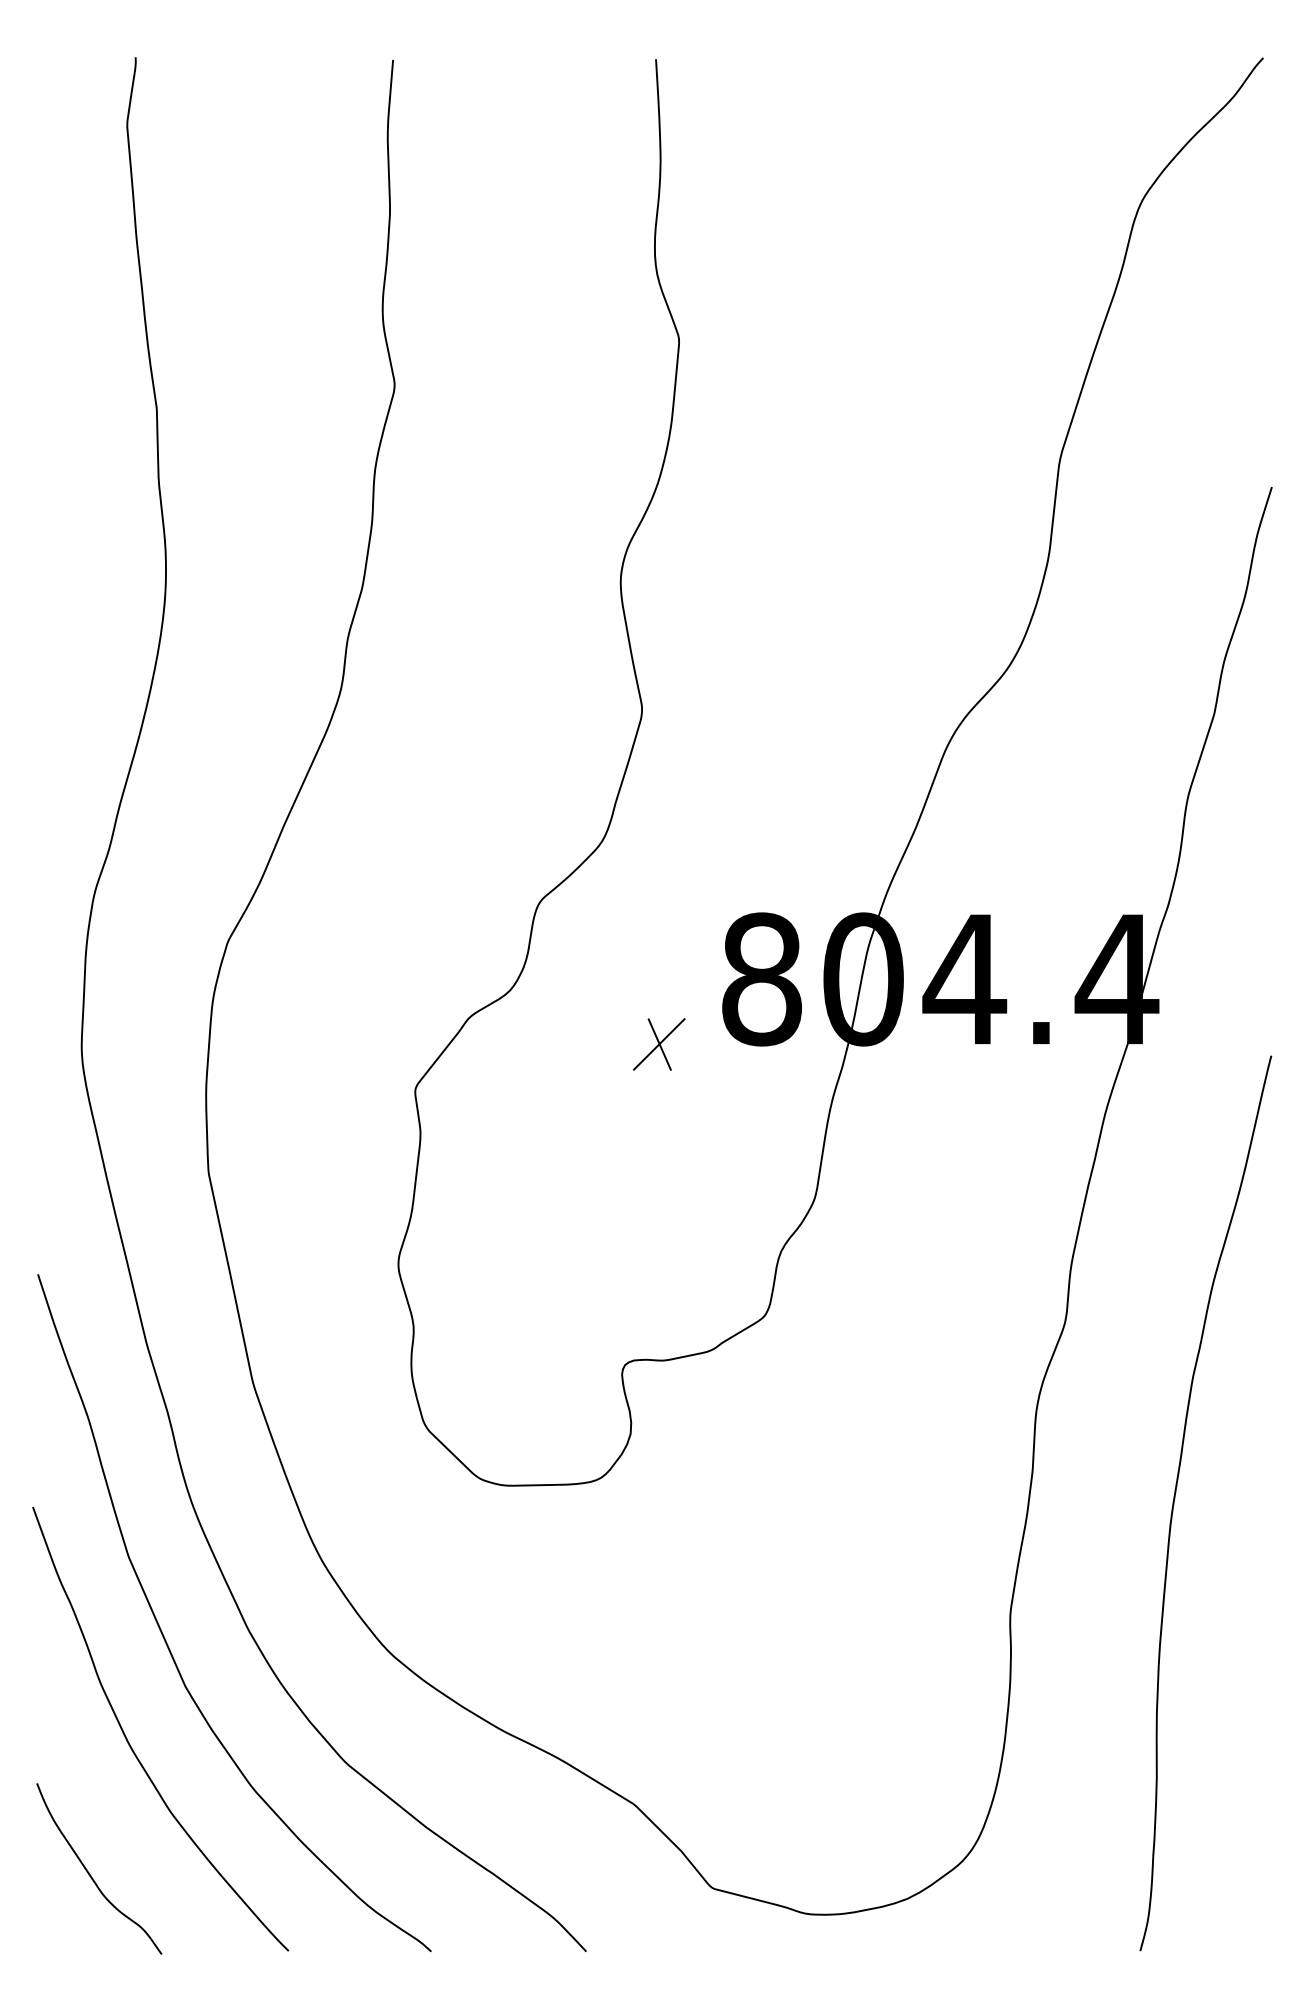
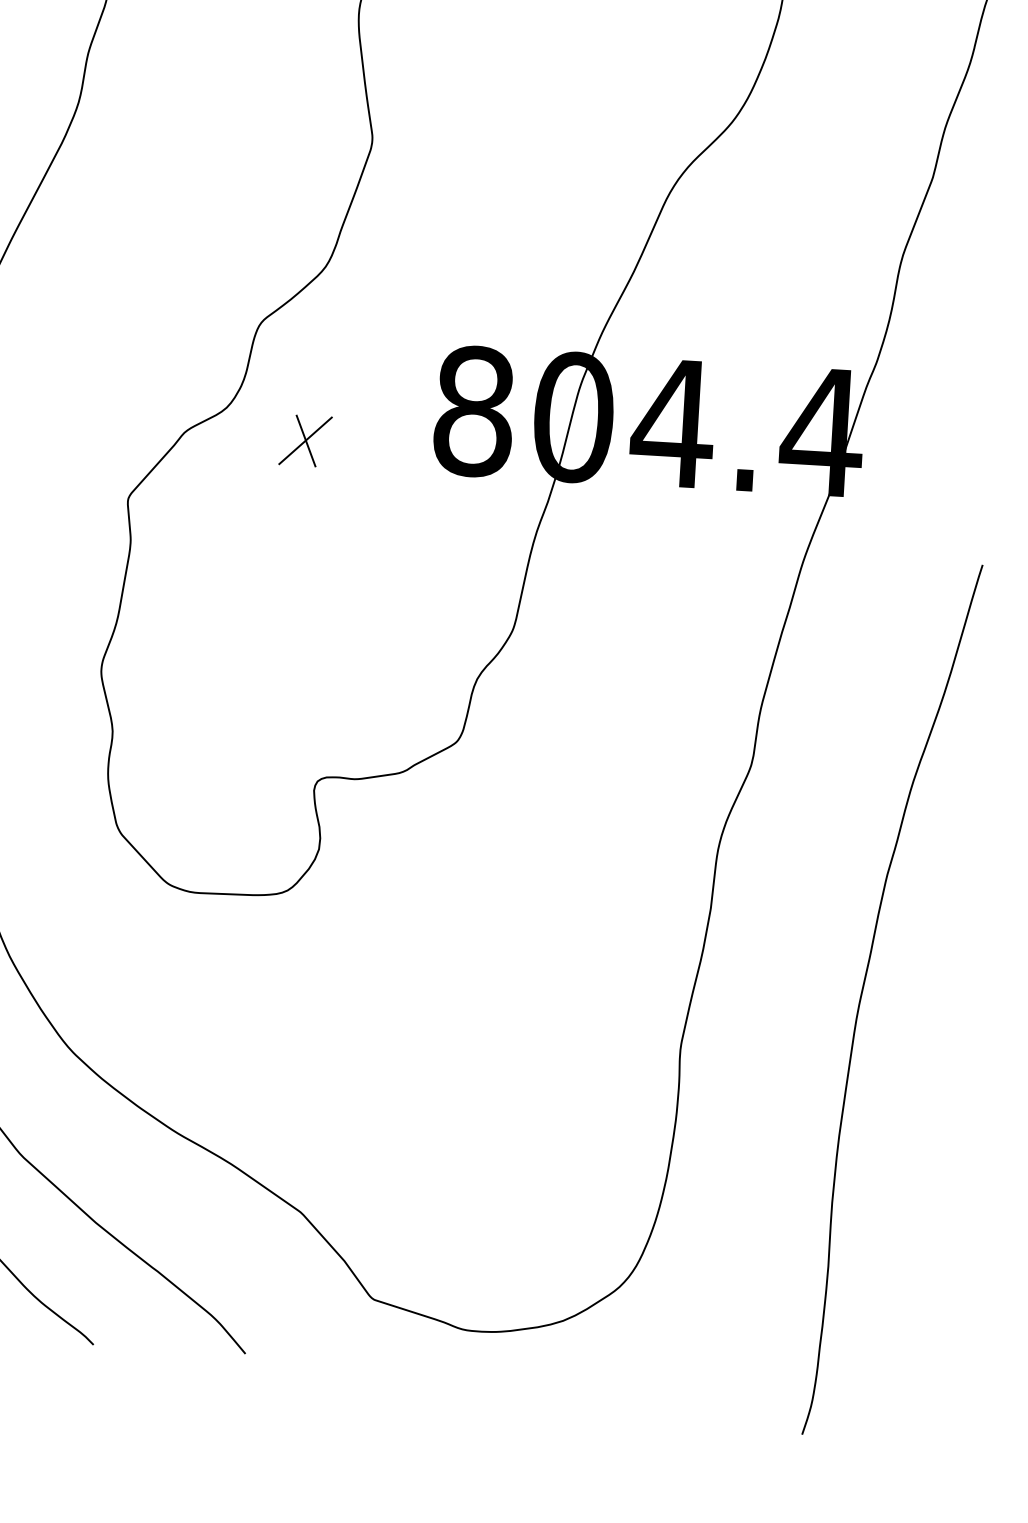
part: (659, 1044) -> (305, 440), moved
curve: (1175, 1499) -> (862, 994), moved

